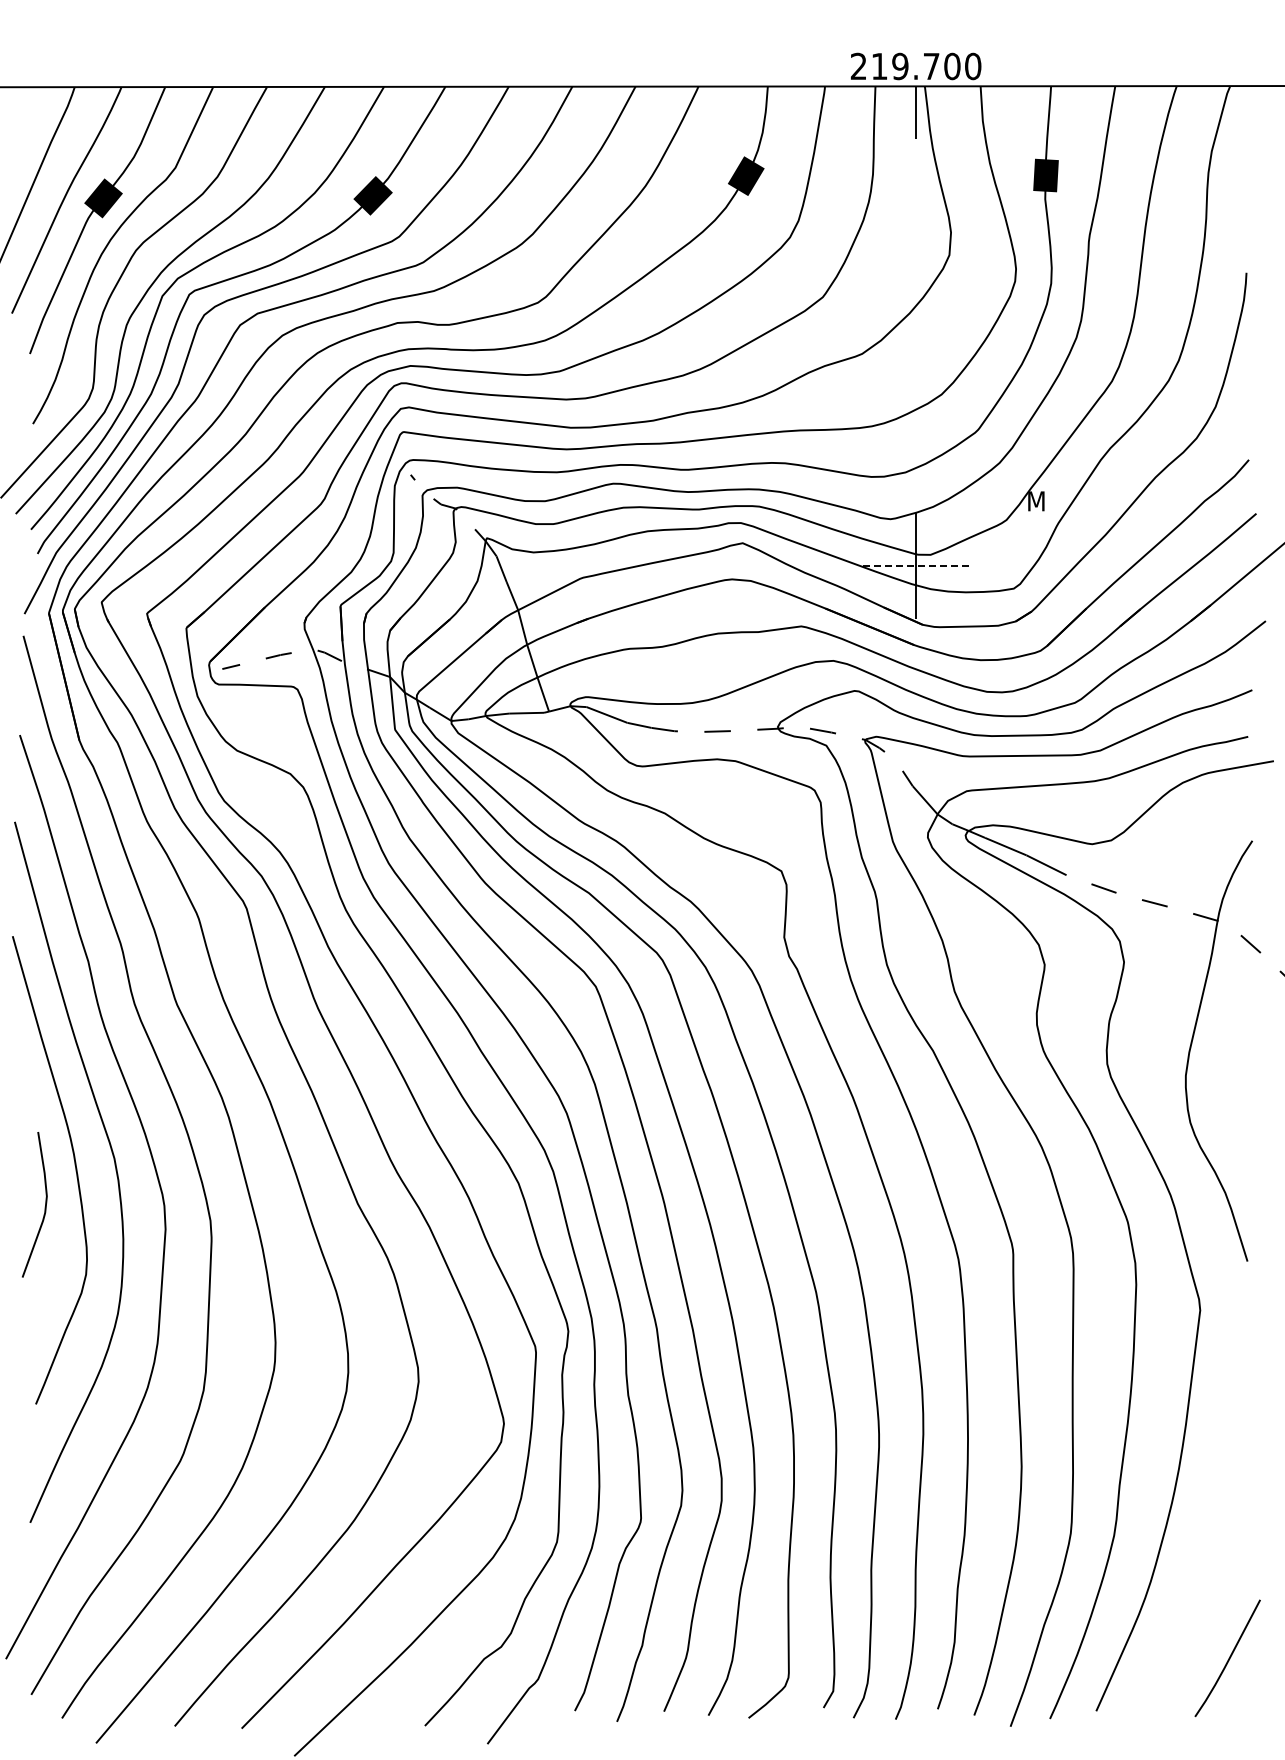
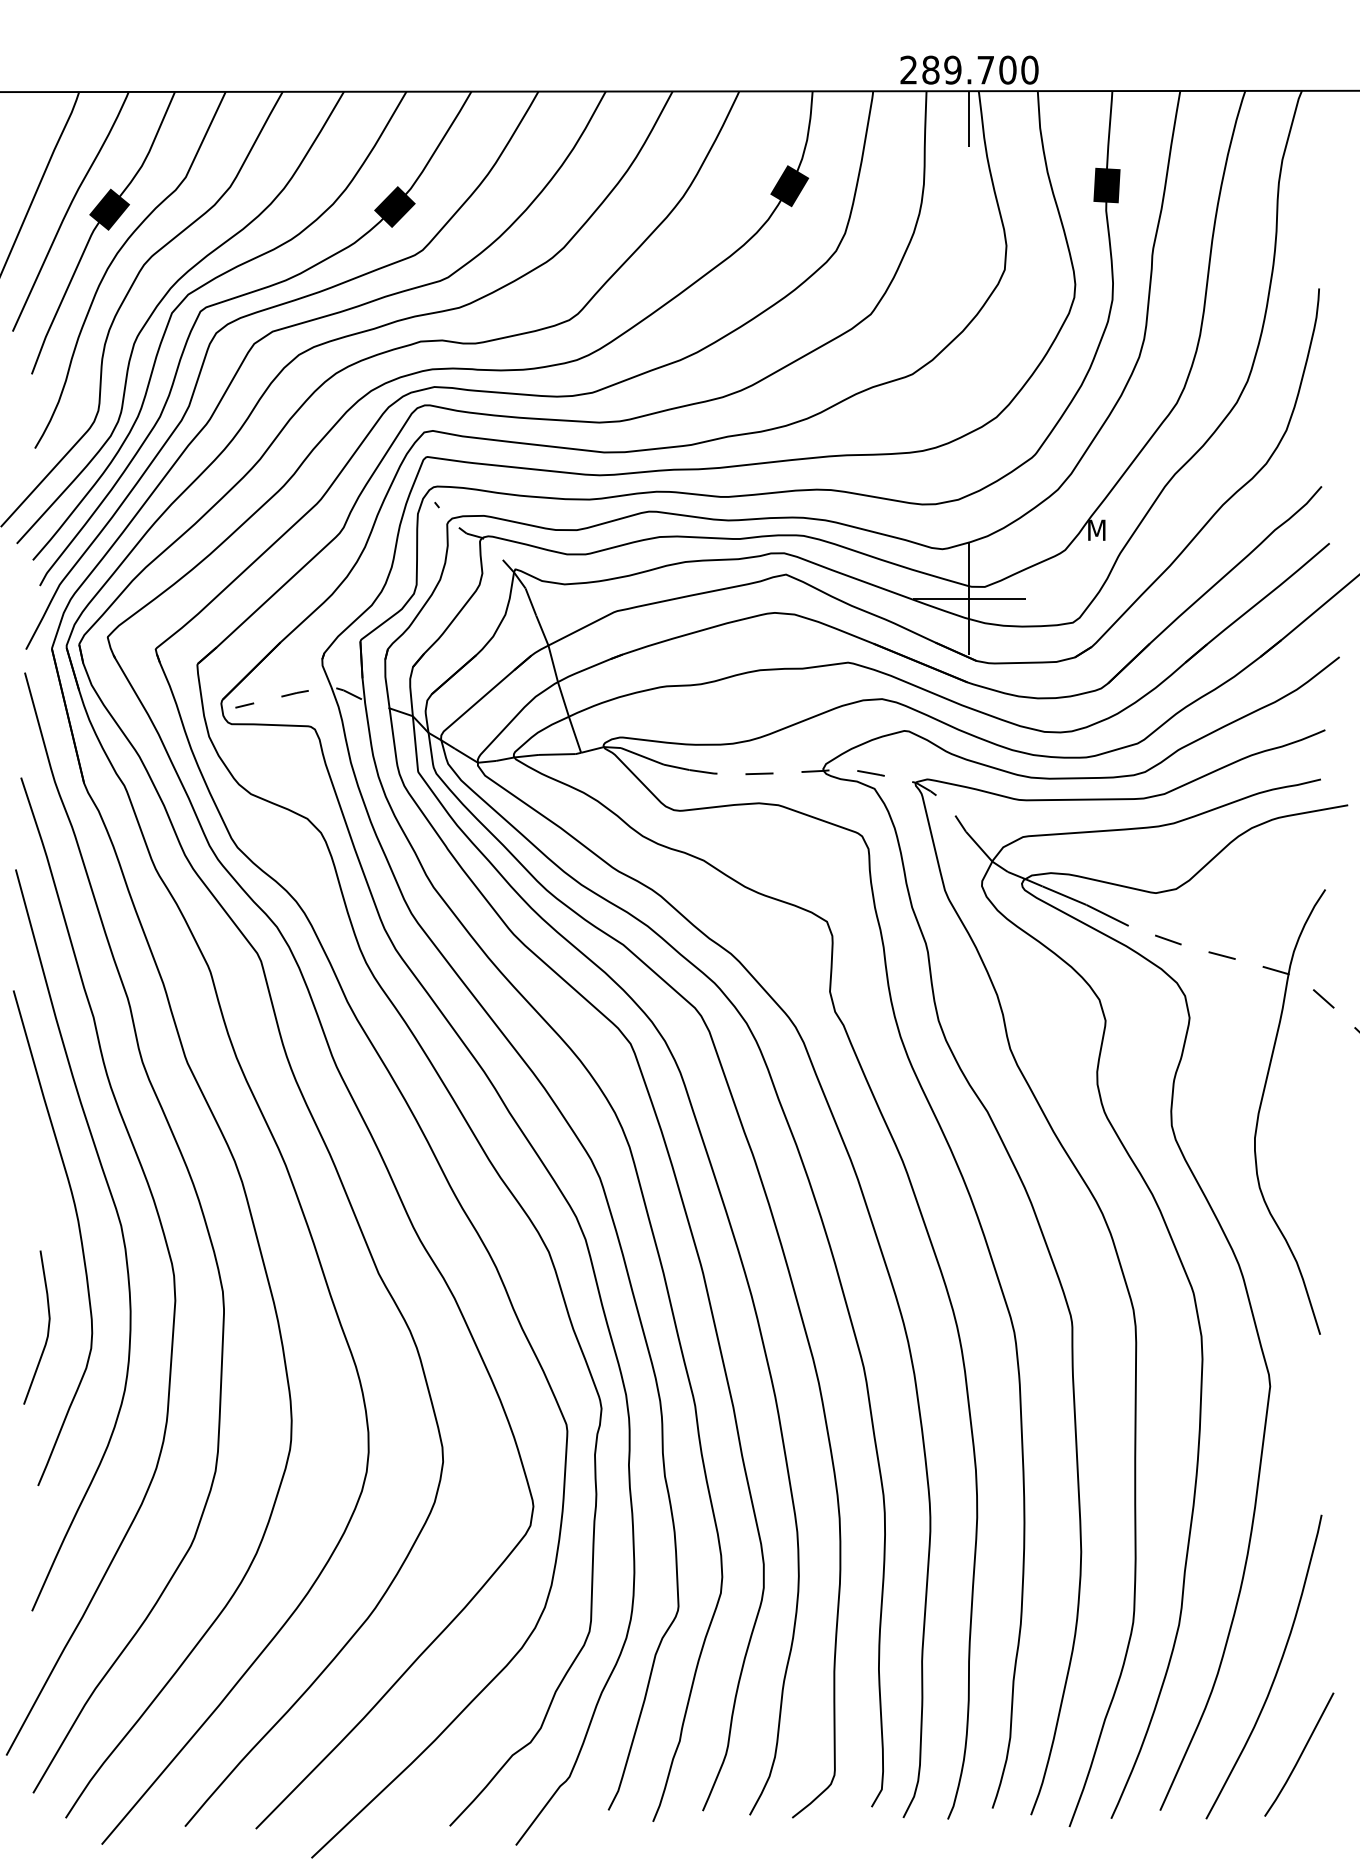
text: (879, 66) -> (930, 70), 219.700 -> 289.700
line: (916, 565) -> (969, 598), dashed -> solid
curve: (44, 1207) -> (47, 1330), moved
curve: (1205, 1580) -> (1275, 1672), added

